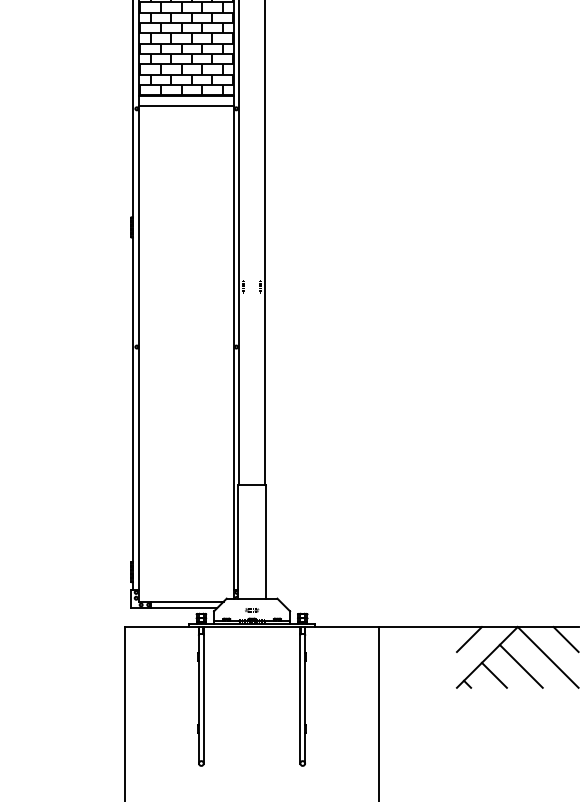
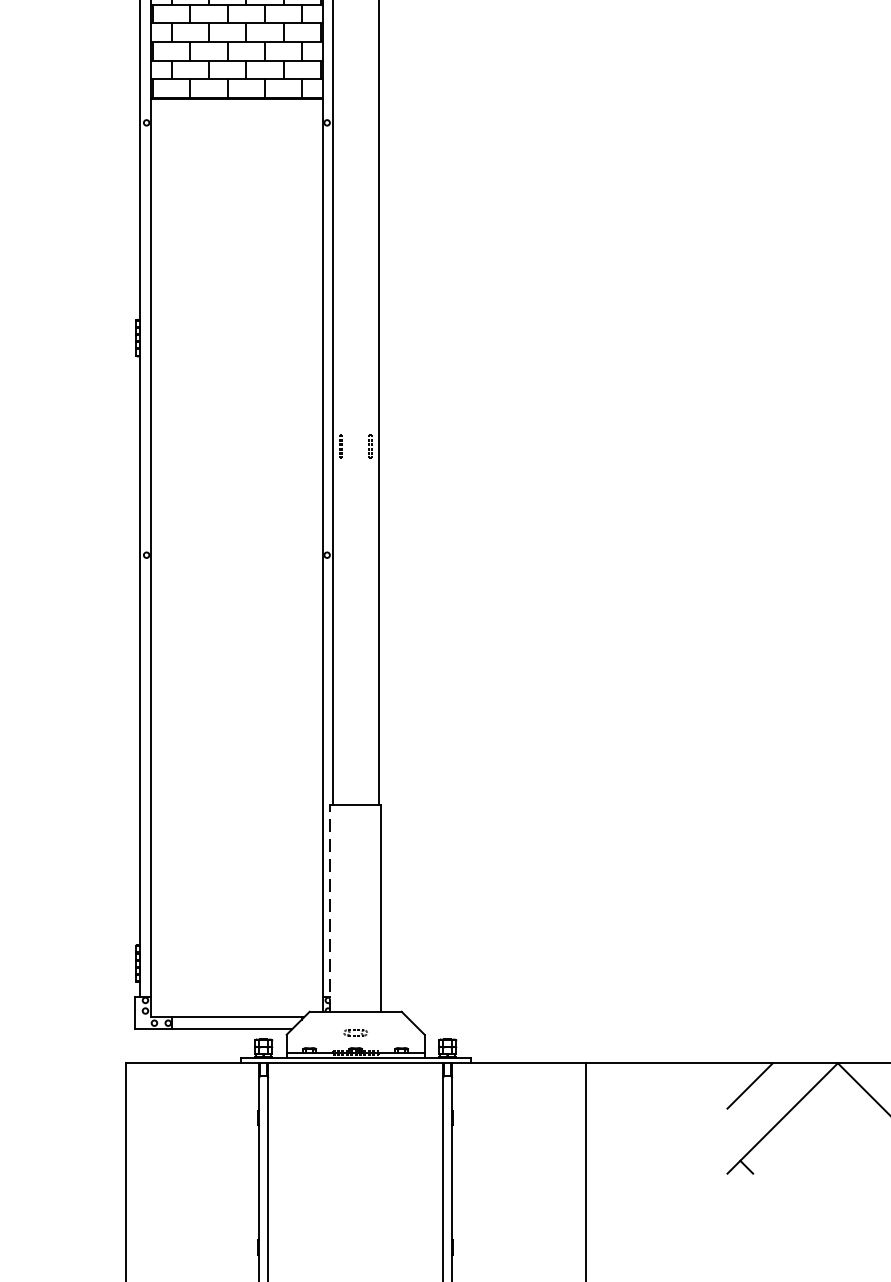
line: (186, 105) -> (236, 116), removed
line: (238, 541) -> (331, 908), solid -> dashed
line: (520, 665) -> (842, 1133), removed
line: (493, 674) -> (793, 1149), removed

